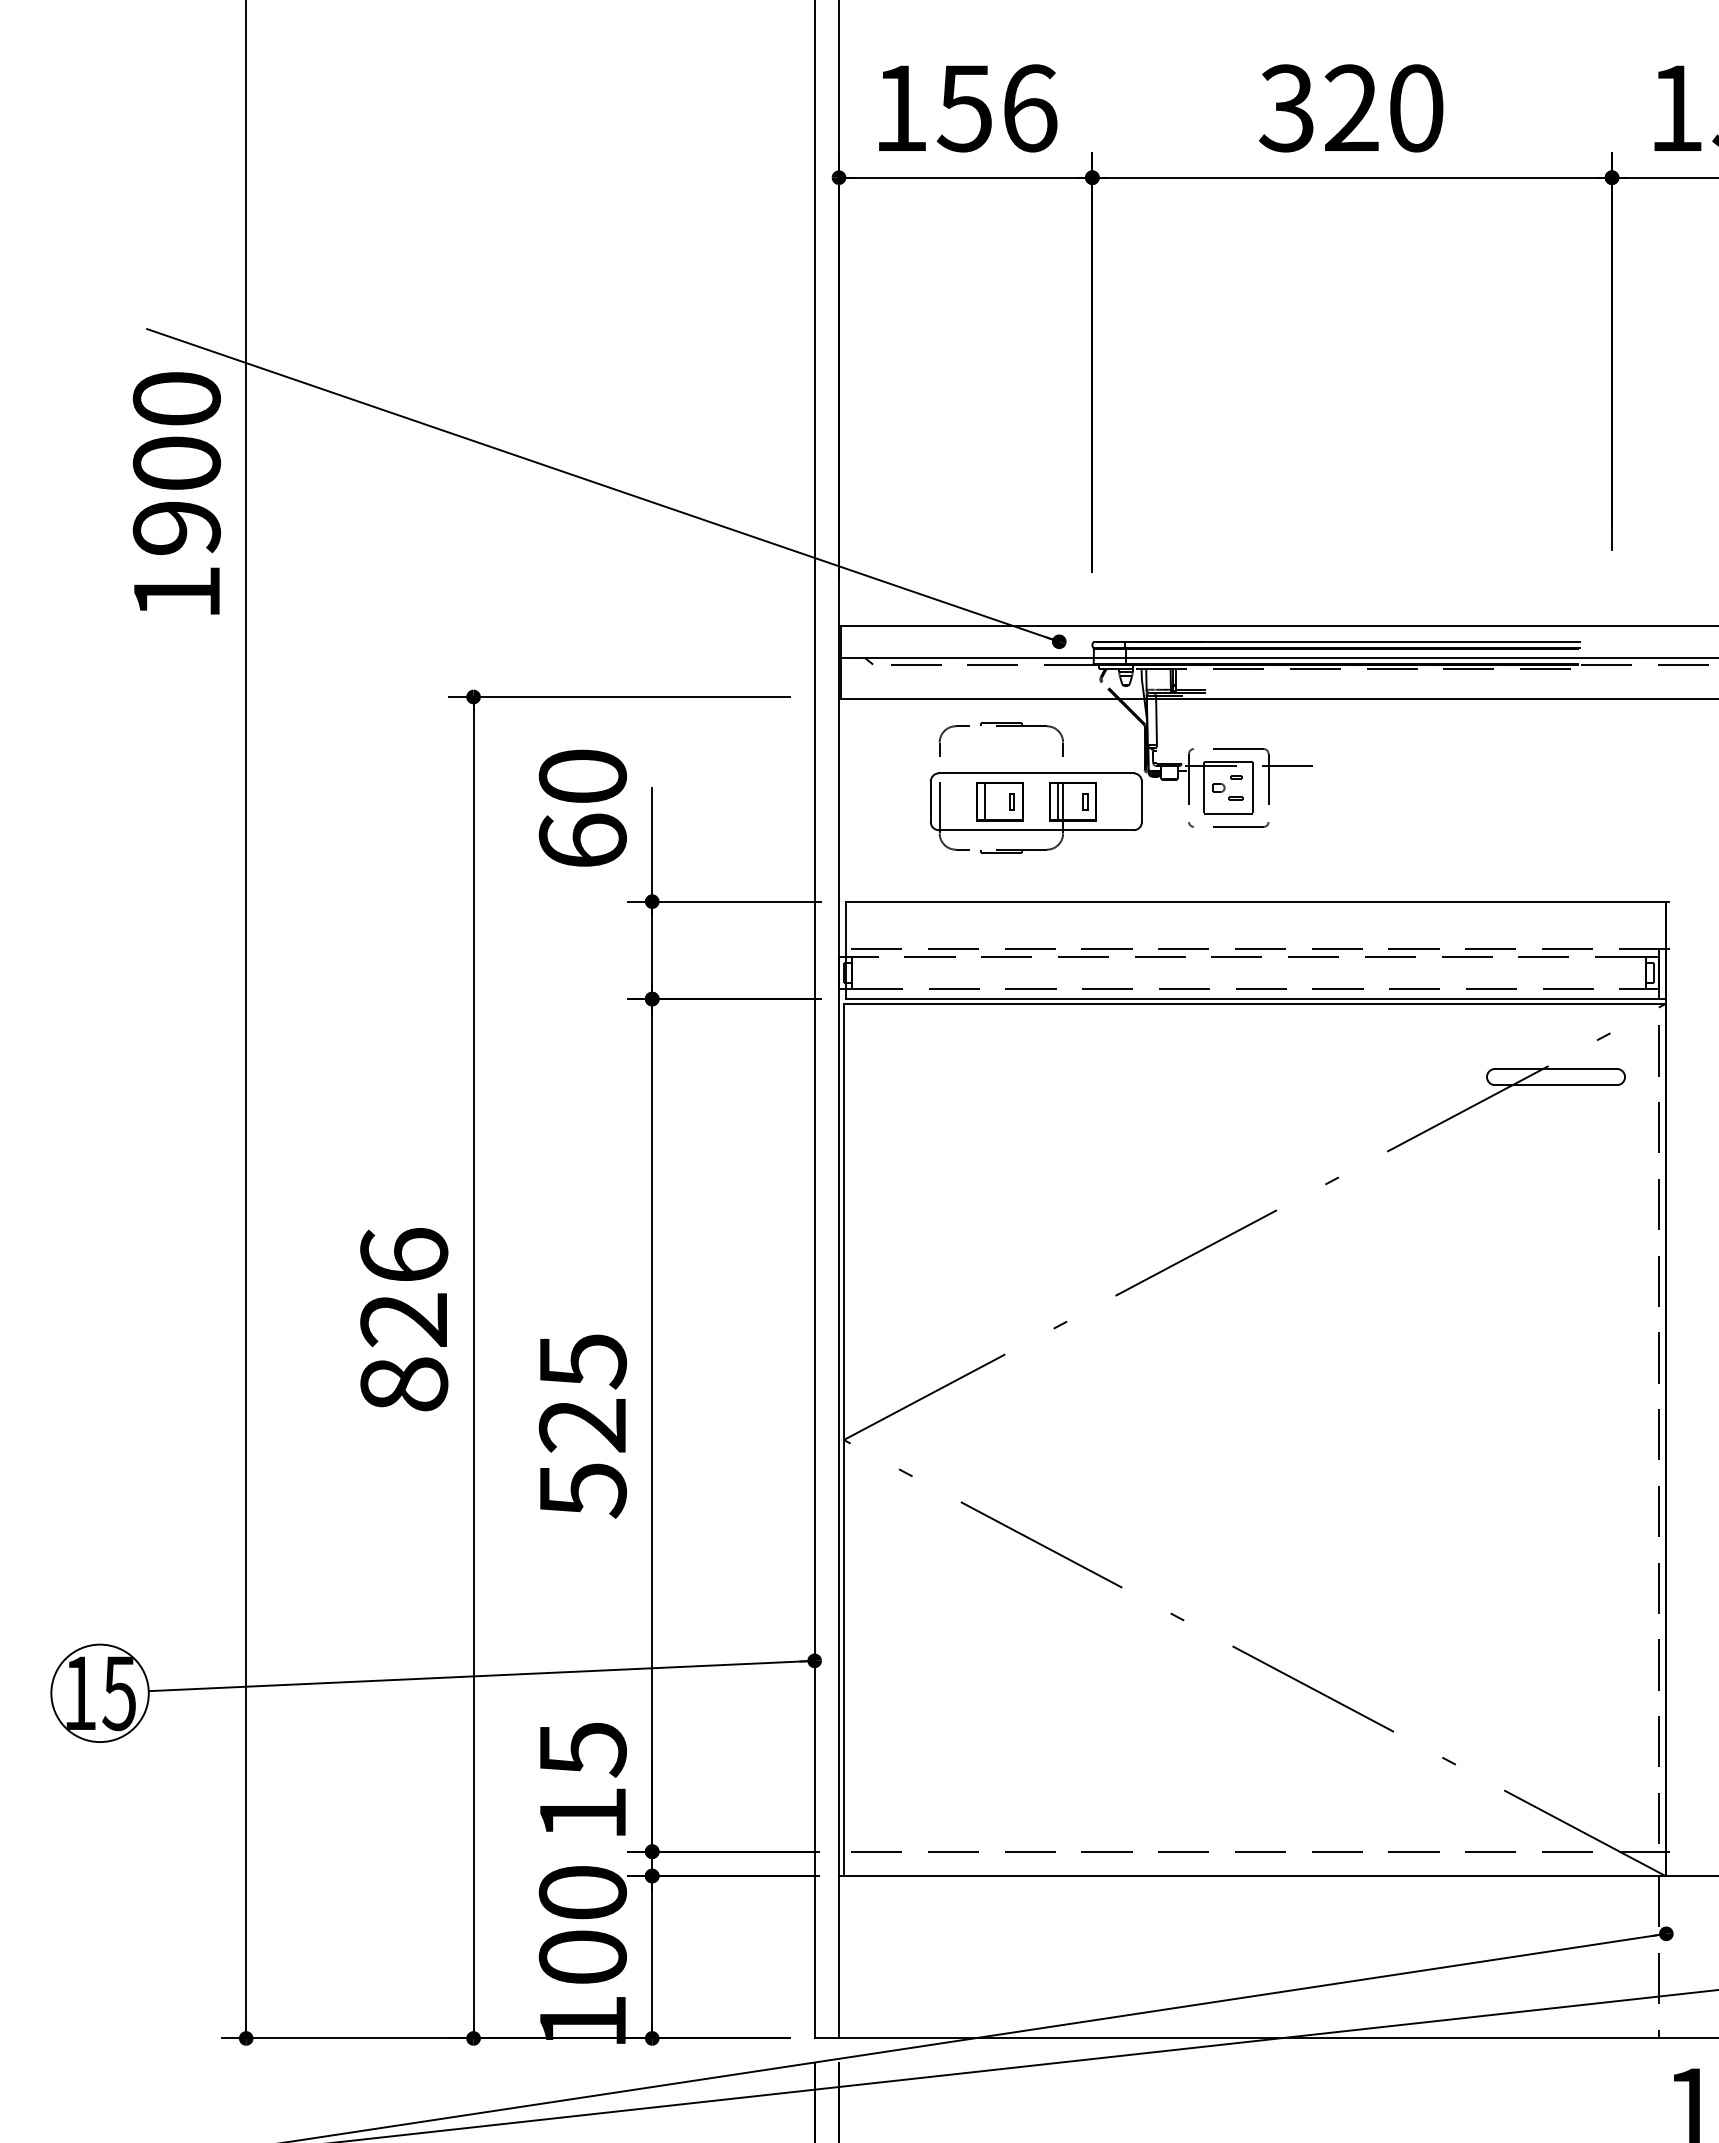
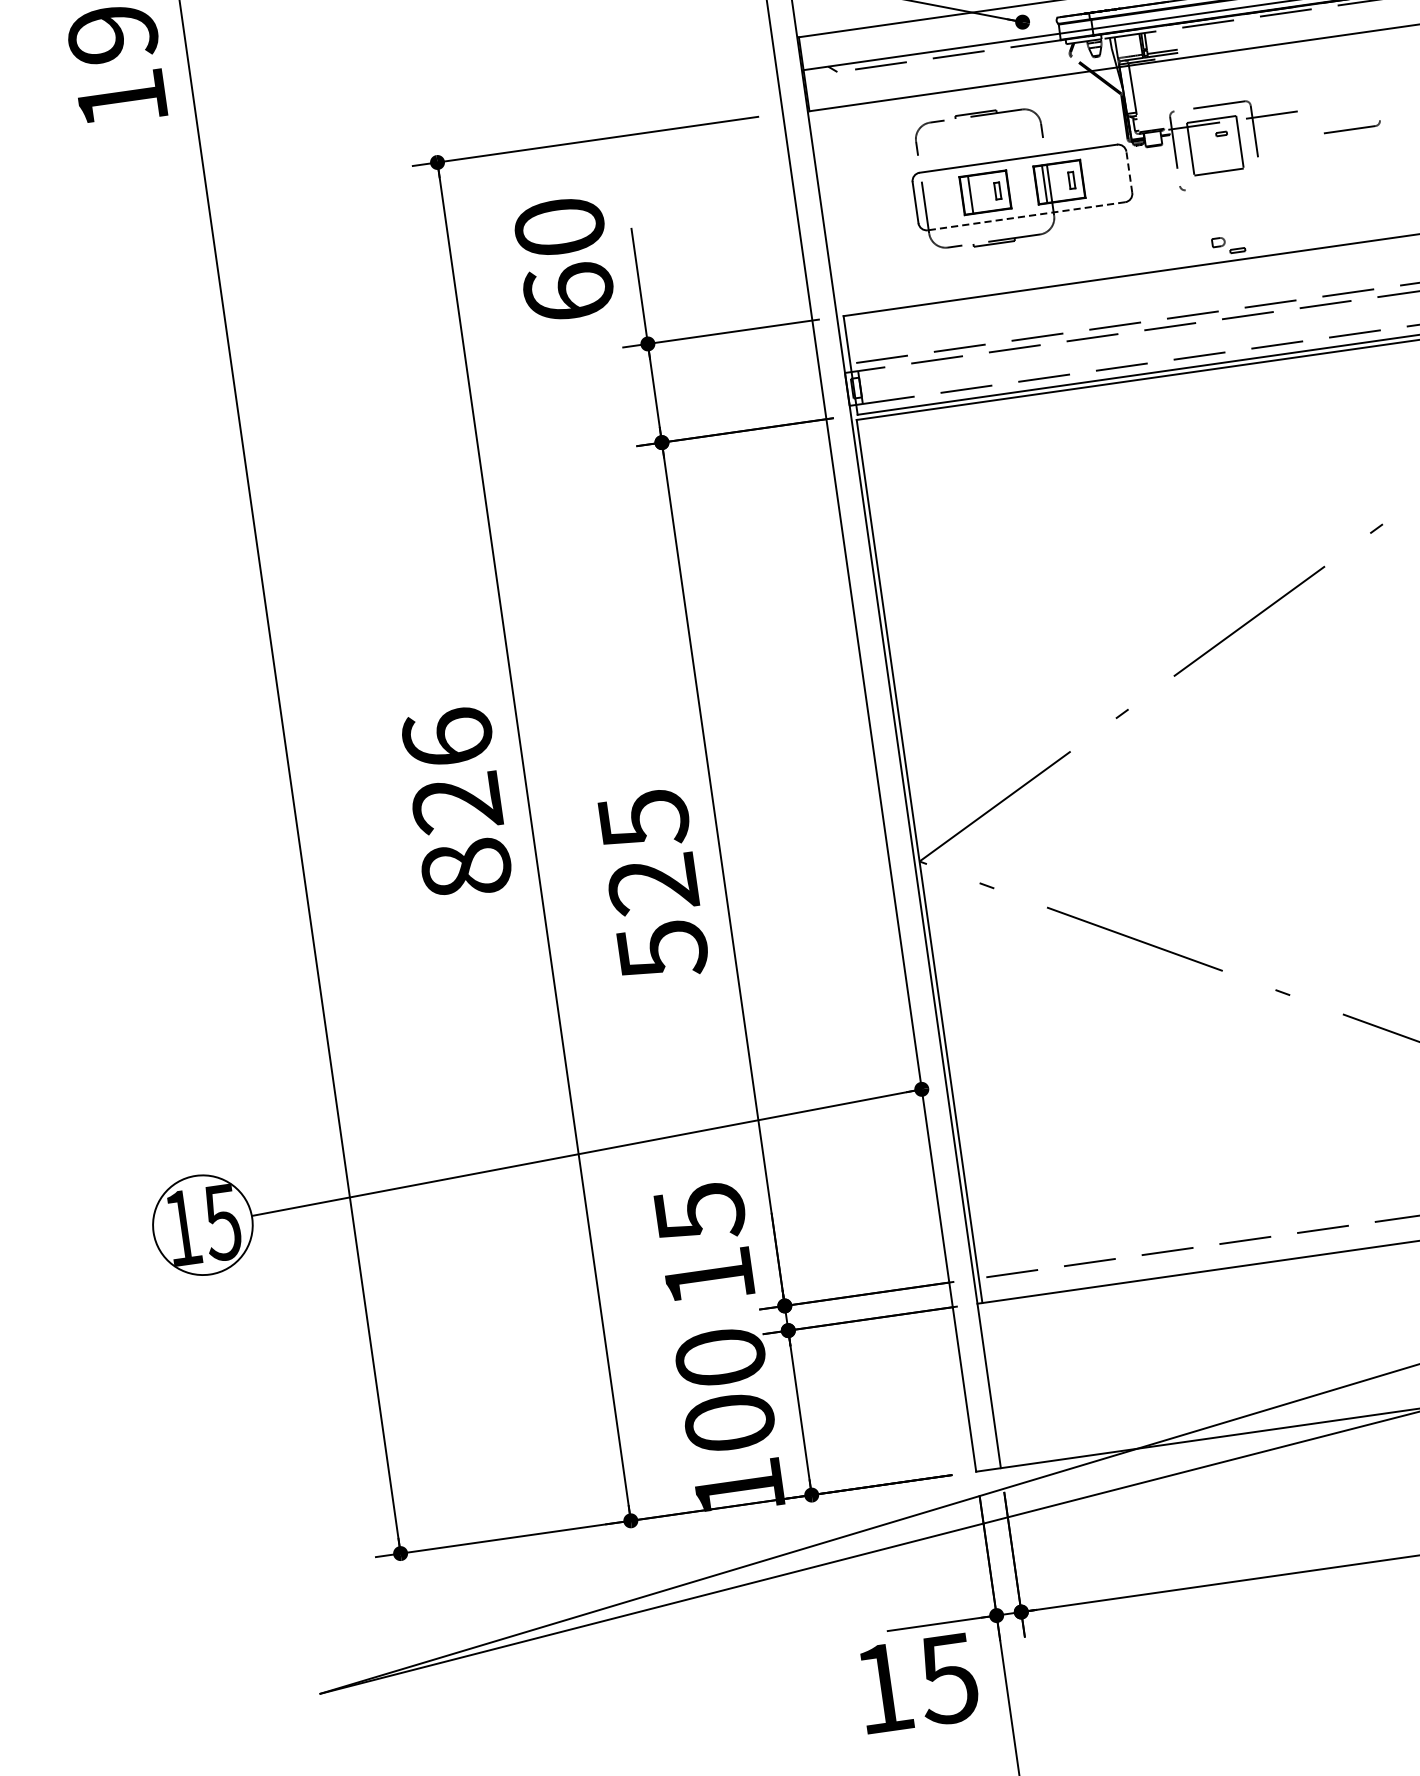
part: (1227, 791) -> (1228, 244), moved
line: (1141, 801) -> (1128, 172), solid -> dashed
part: (1241, 824) -> (1352, 126), moved
line: (1035, 830) -> (1025, 216), solid -> dashed

